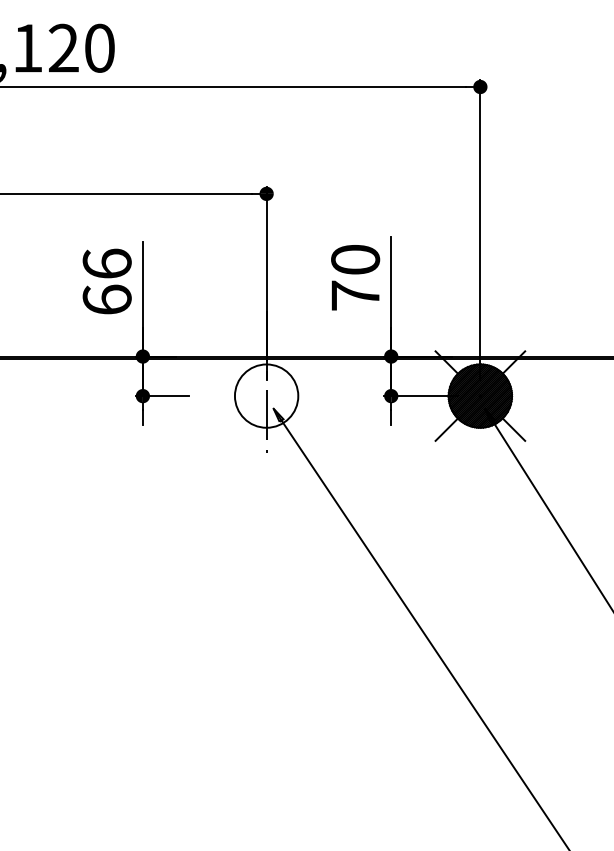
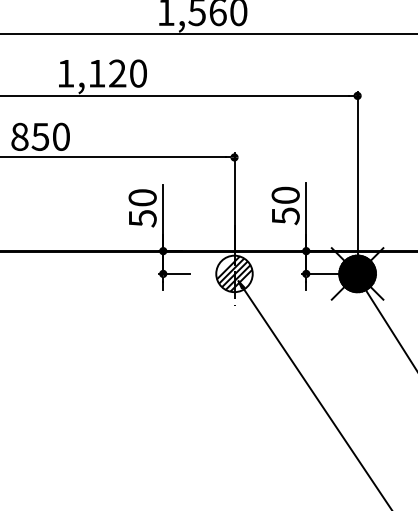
text: (106, 282) -> (142, 208), 66 -> 50
text: (355, 296) -> (285, 216), 70 -> 50
hatch: (266, 395) -> (234, 273), added

